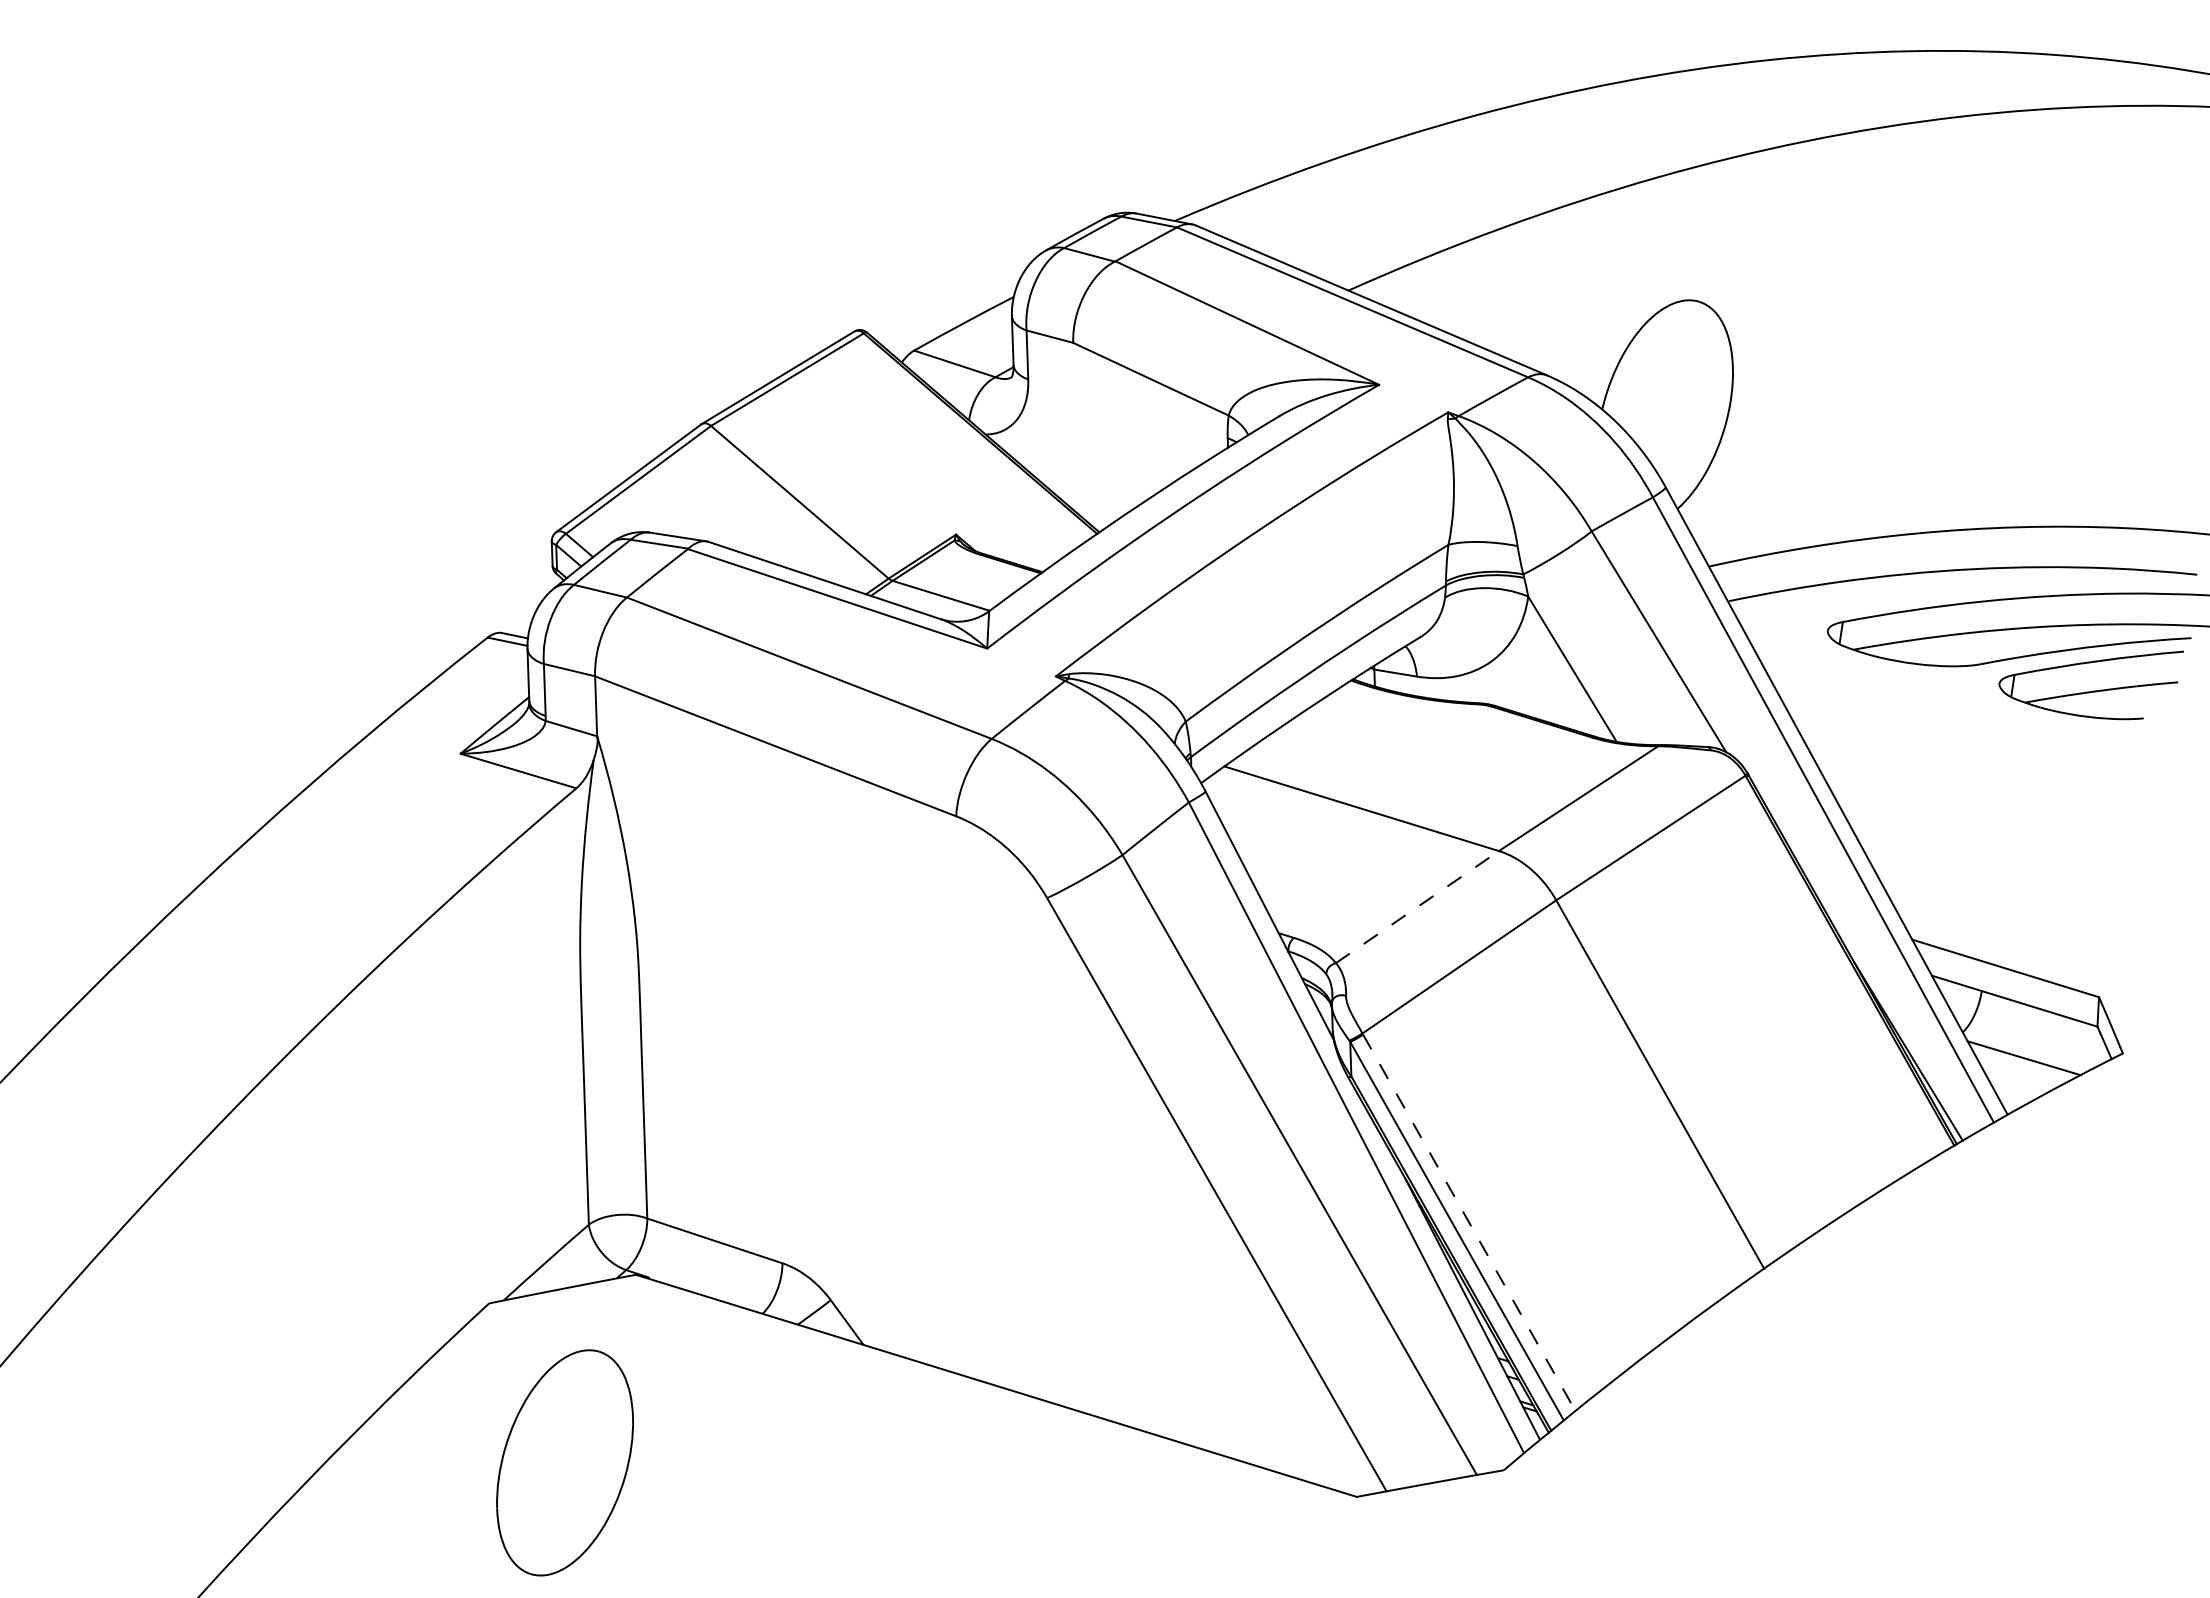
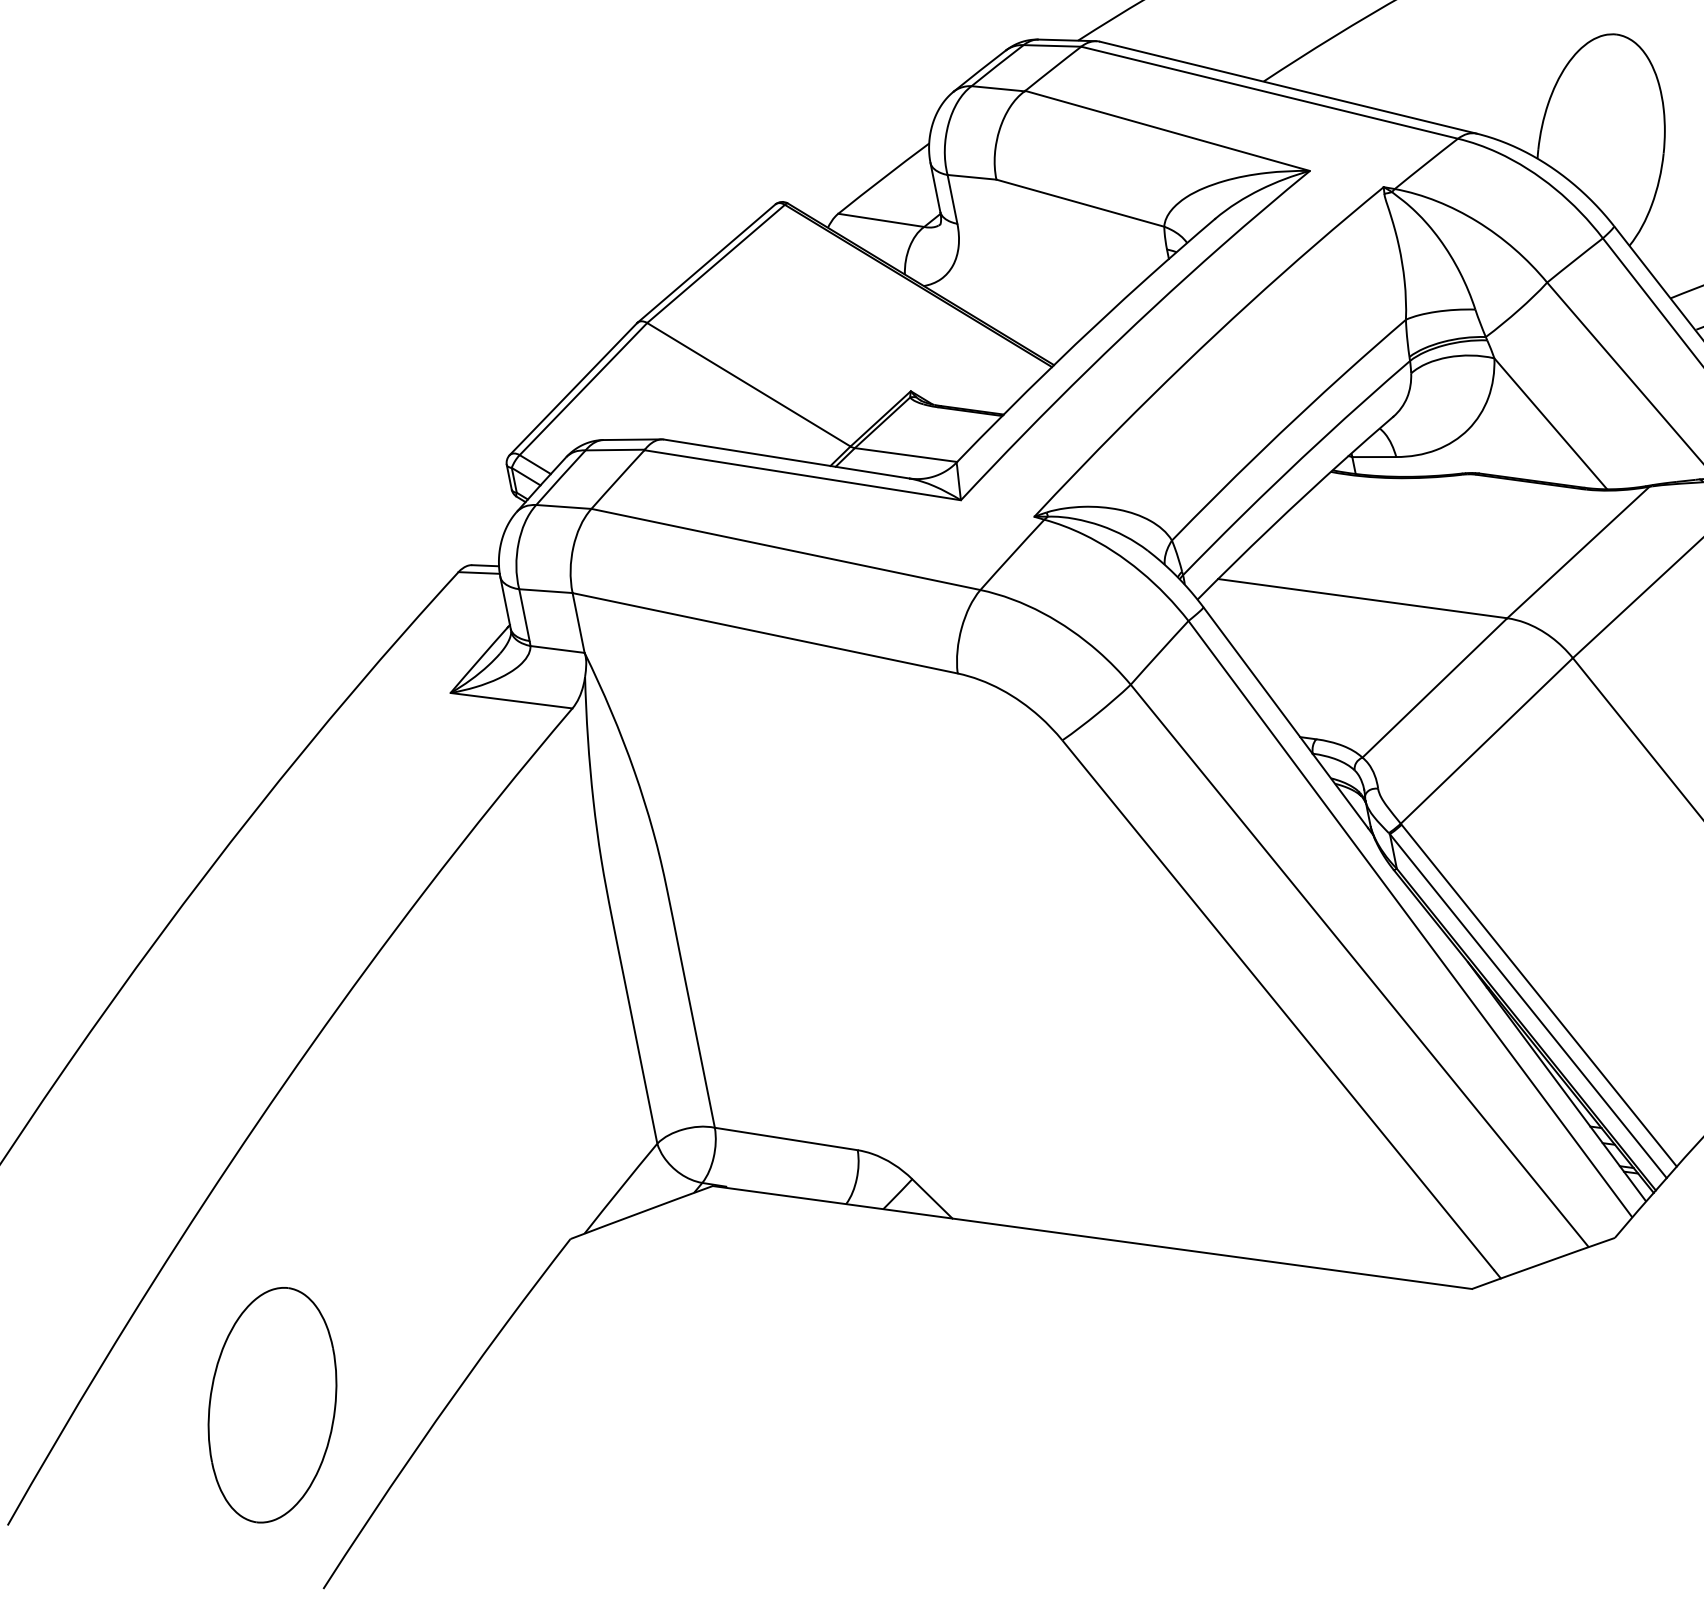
line: (1417, 907) -> (1435, 688), dashed -> solid
line: (1469, 1223) -> (1539, 996), dashed -> solid
part: (564, 1462) -> (271, 1404), moved

